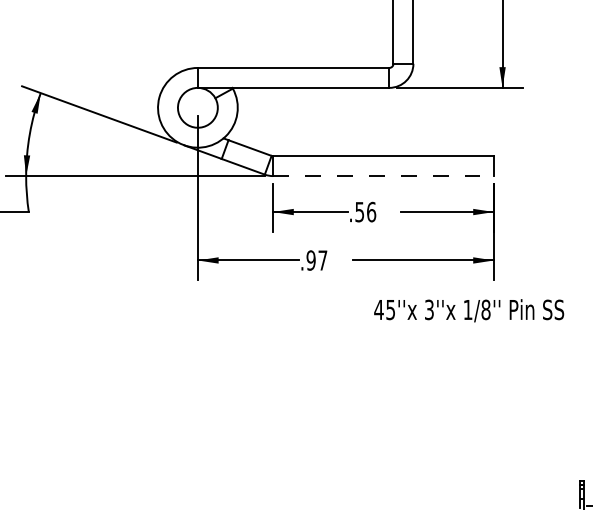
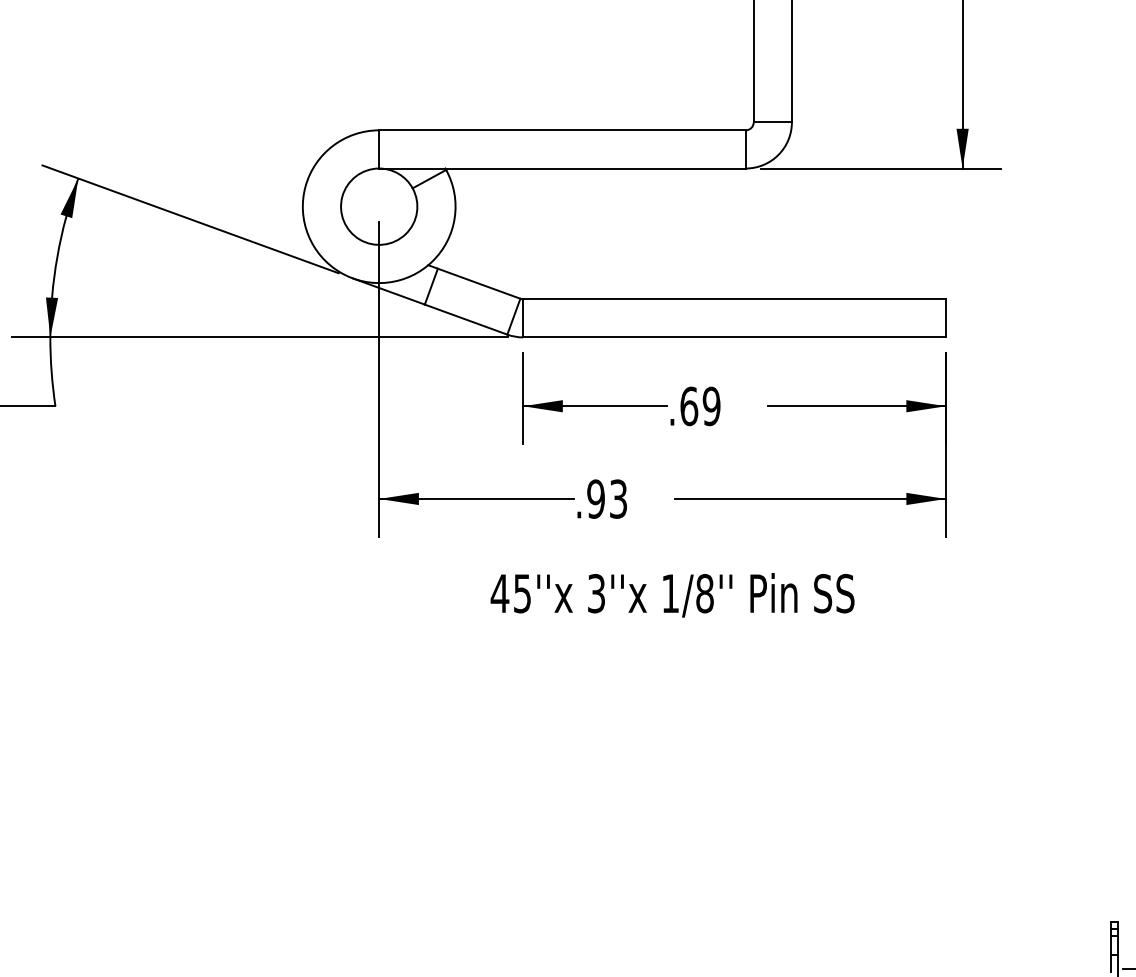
line: (384, 176) -> (736, 338), dashed -> solid
text: (365, 211) -> (700, 405), .56 -> .69
text: (322, 260) -> (617, 499), .97 -> .93
text: (469, 310) -> (673, 594), moved

